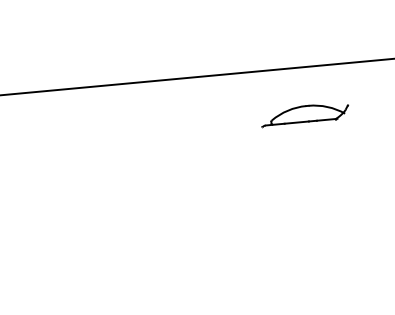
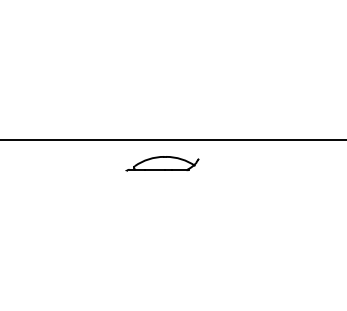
part: (304, 114) -> (162, 163), moved

